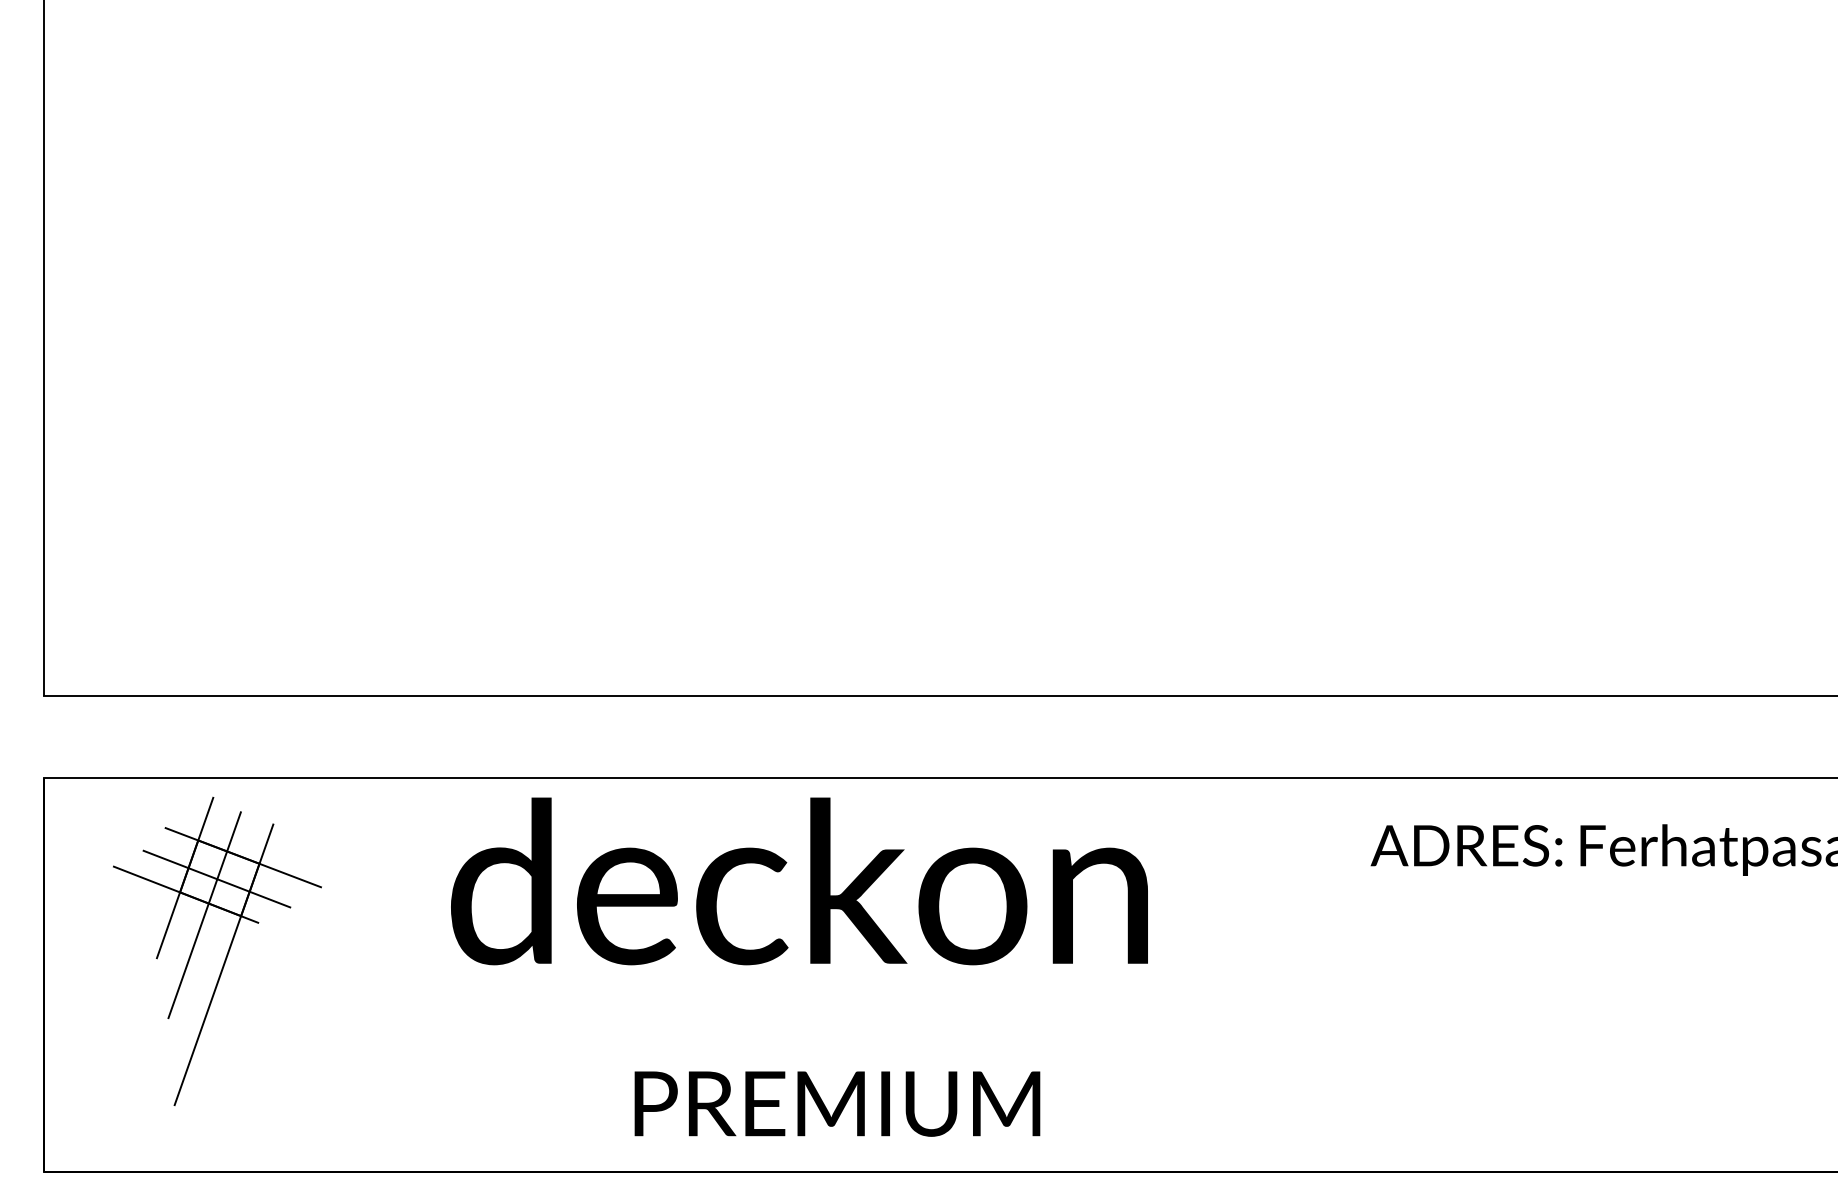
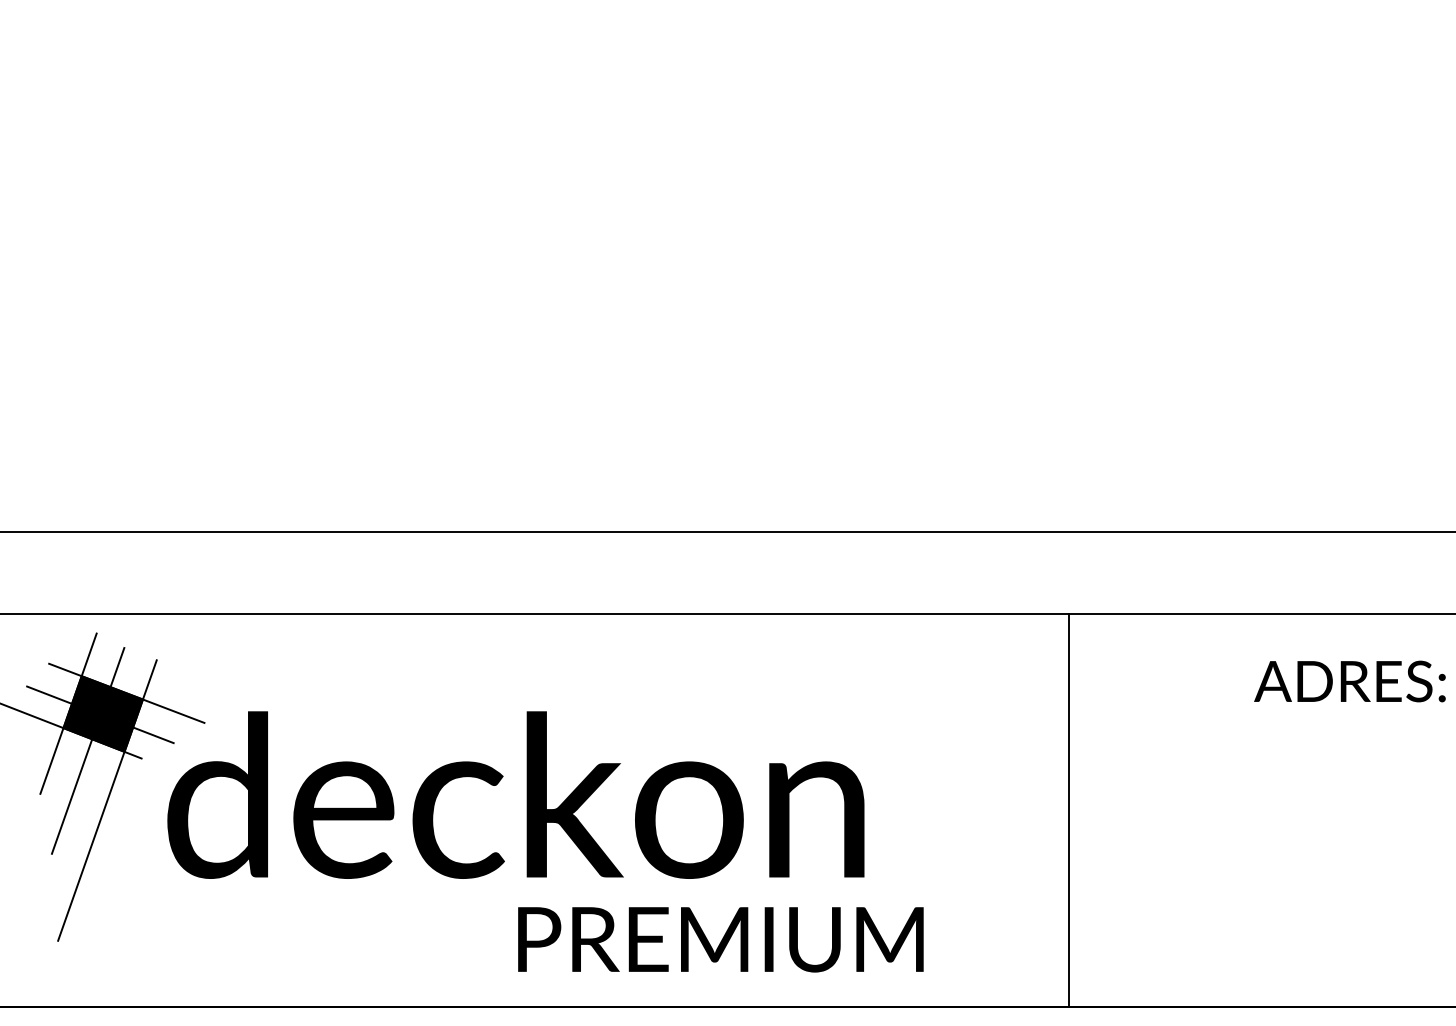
fill: (219, 878) -> (102, 714), added
text: (799, 881) -> (515, 795), moved
line: (1186, 974) -> (1069, 810), added

